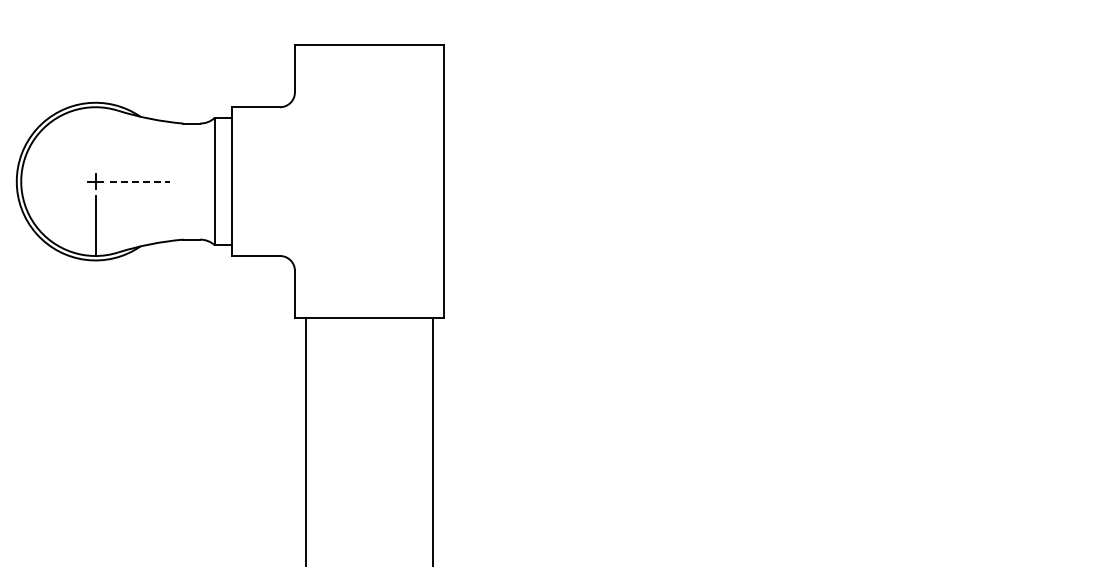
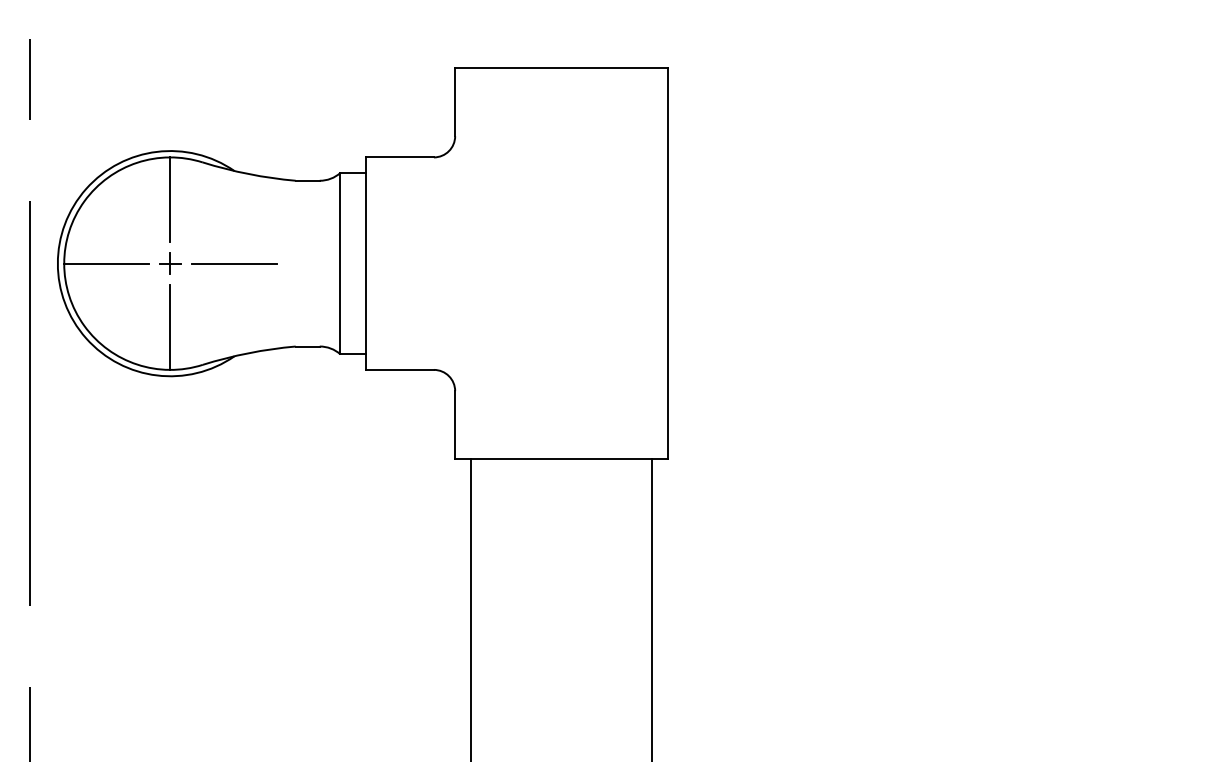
line: (95, 136) -> (170, 199), added
line: (50, 181) -> (106, 263), added
line: (140, 181) -> (234, 263), dashed -> solid

